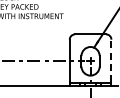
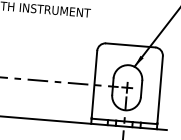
line: (111, 60) -> (160, 89), dashed -> solid

